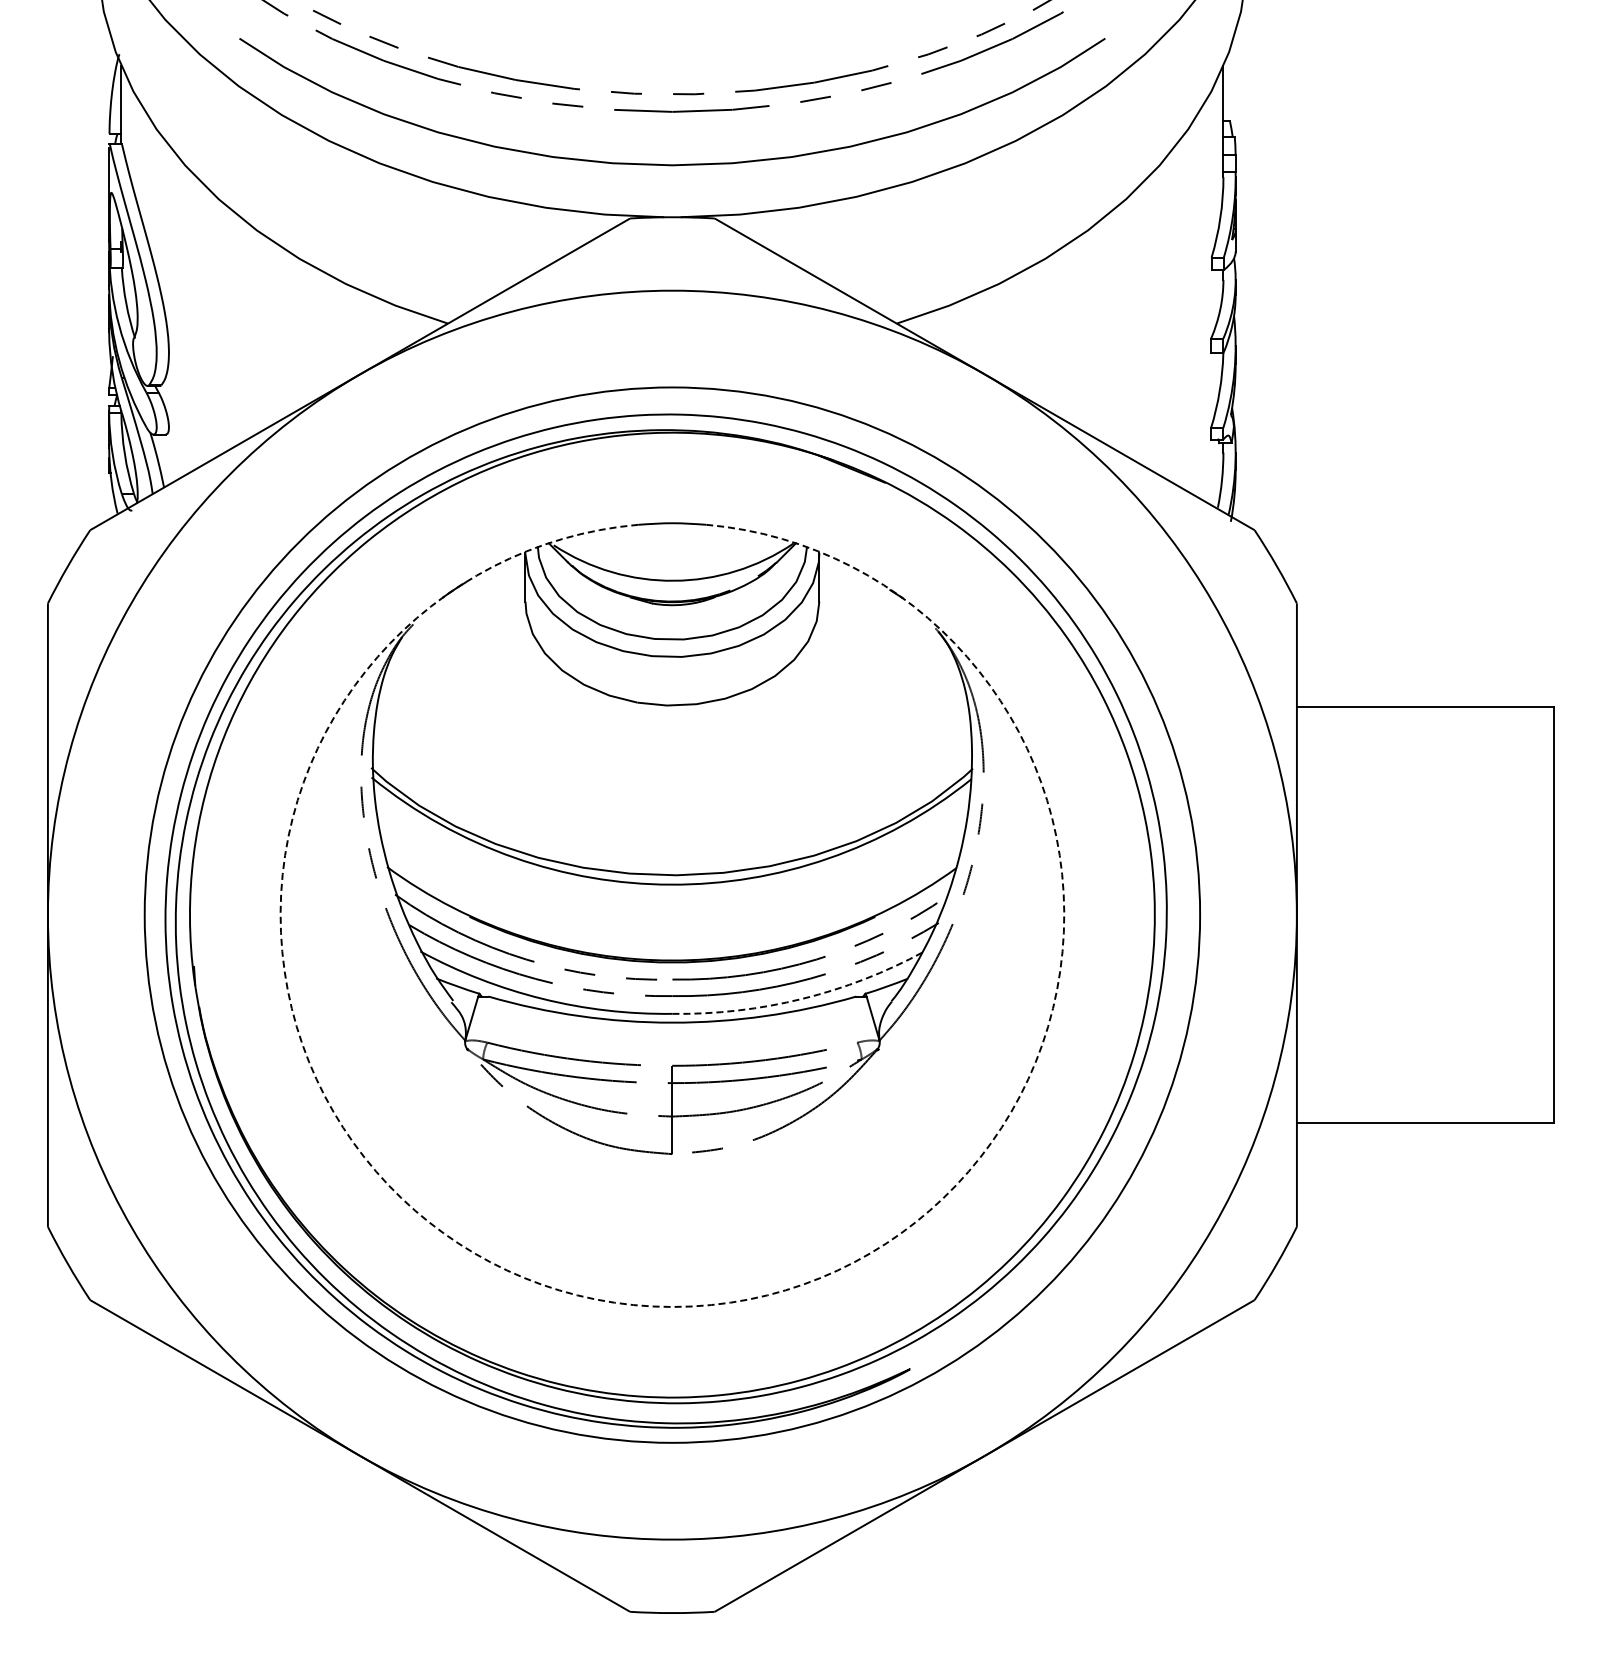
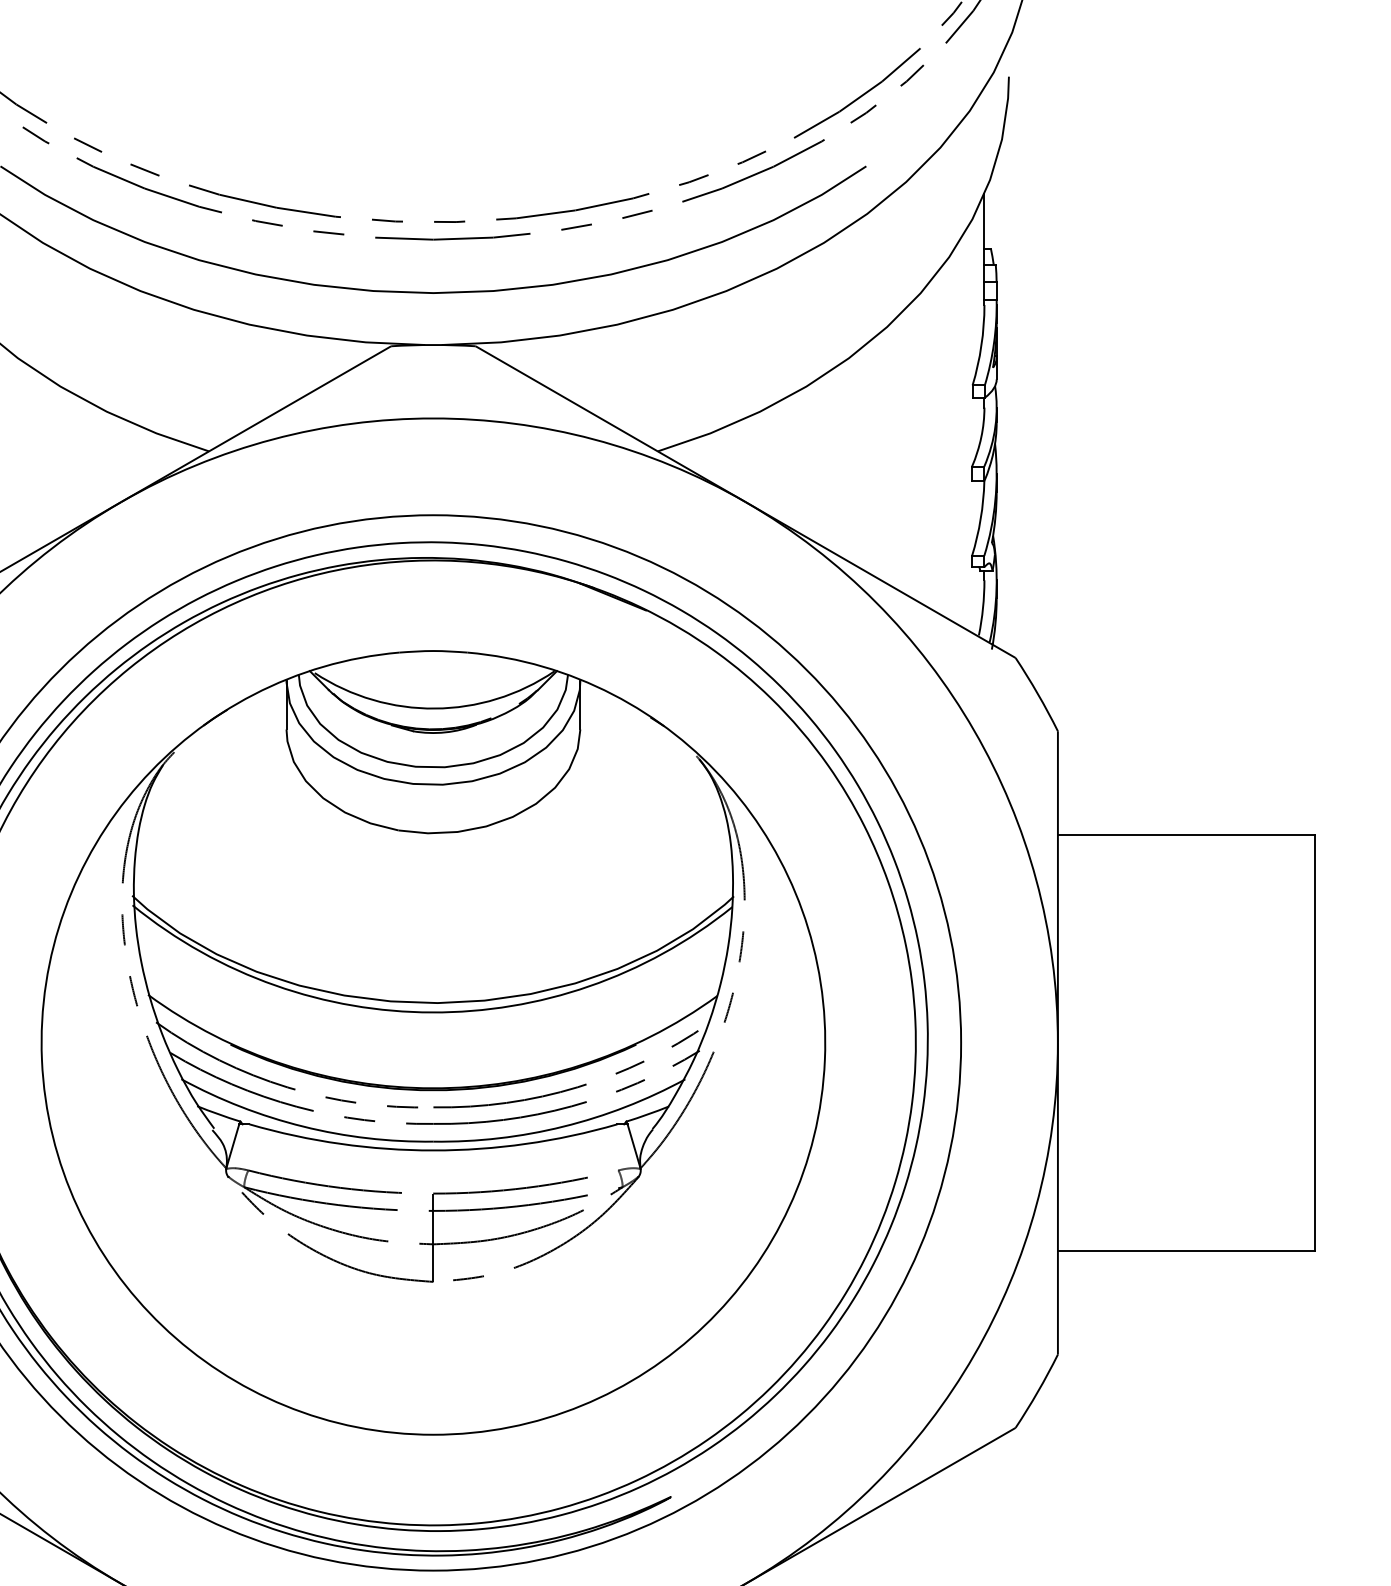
arc: (802, 998) -> (563, 1126), dashed -> solid
arc: (672, 1306) -> (433, 1434), dashed -> solid

